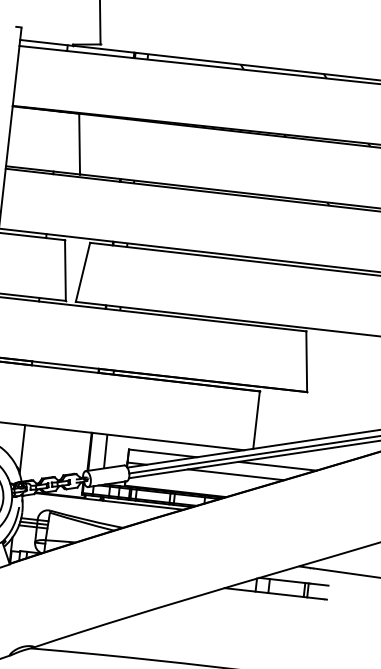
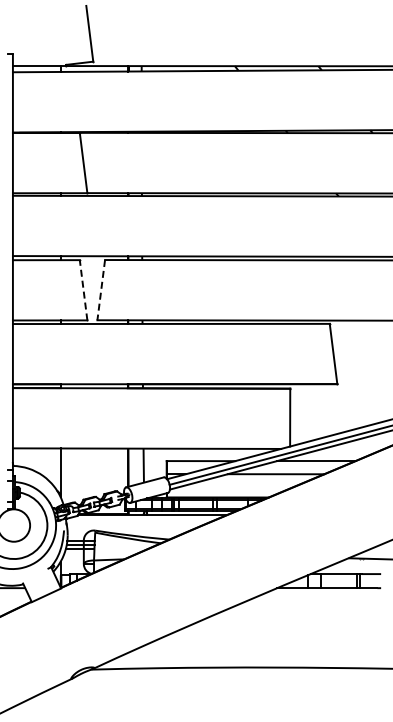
line: (65, 269) -> (83, 289), solid -> dashed
line: (83, 272) -> (101, 290), solid -> dashed

